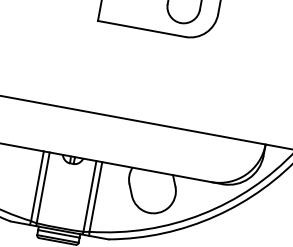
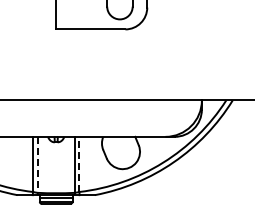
line: (43, 187) -> (37, 164), solid -> dashed
line: (96, 197) -> (79, 164), solid -> dashed

